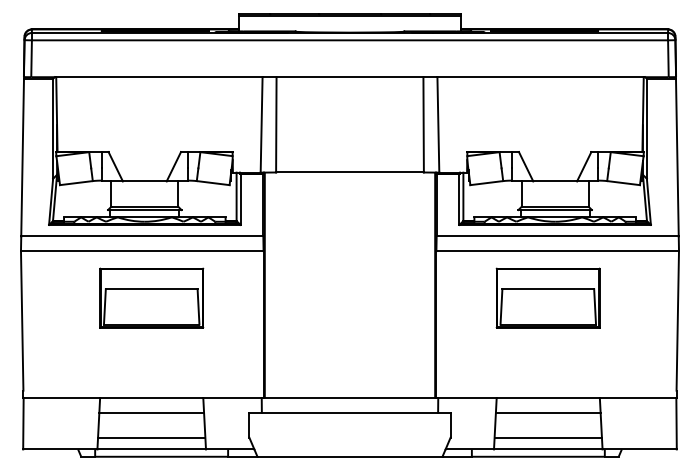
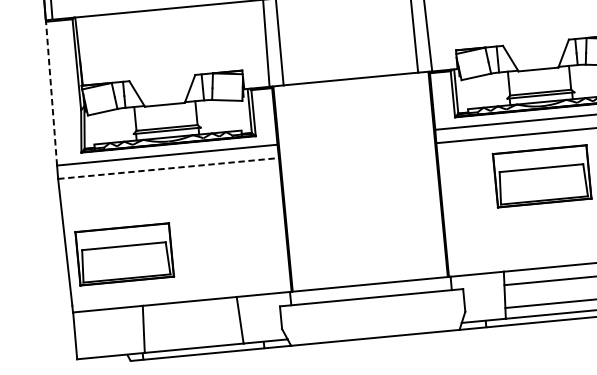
line: (22, 157) -> (51, 93), solid -> dashed
line: (142, 251) -> (168, 168), solid -> dashed
part: (151, 297) -> (124, 253), moved
line: (151, 412) -> (190, 314), removed
line: (151, 437) -> (192, 337), removed

